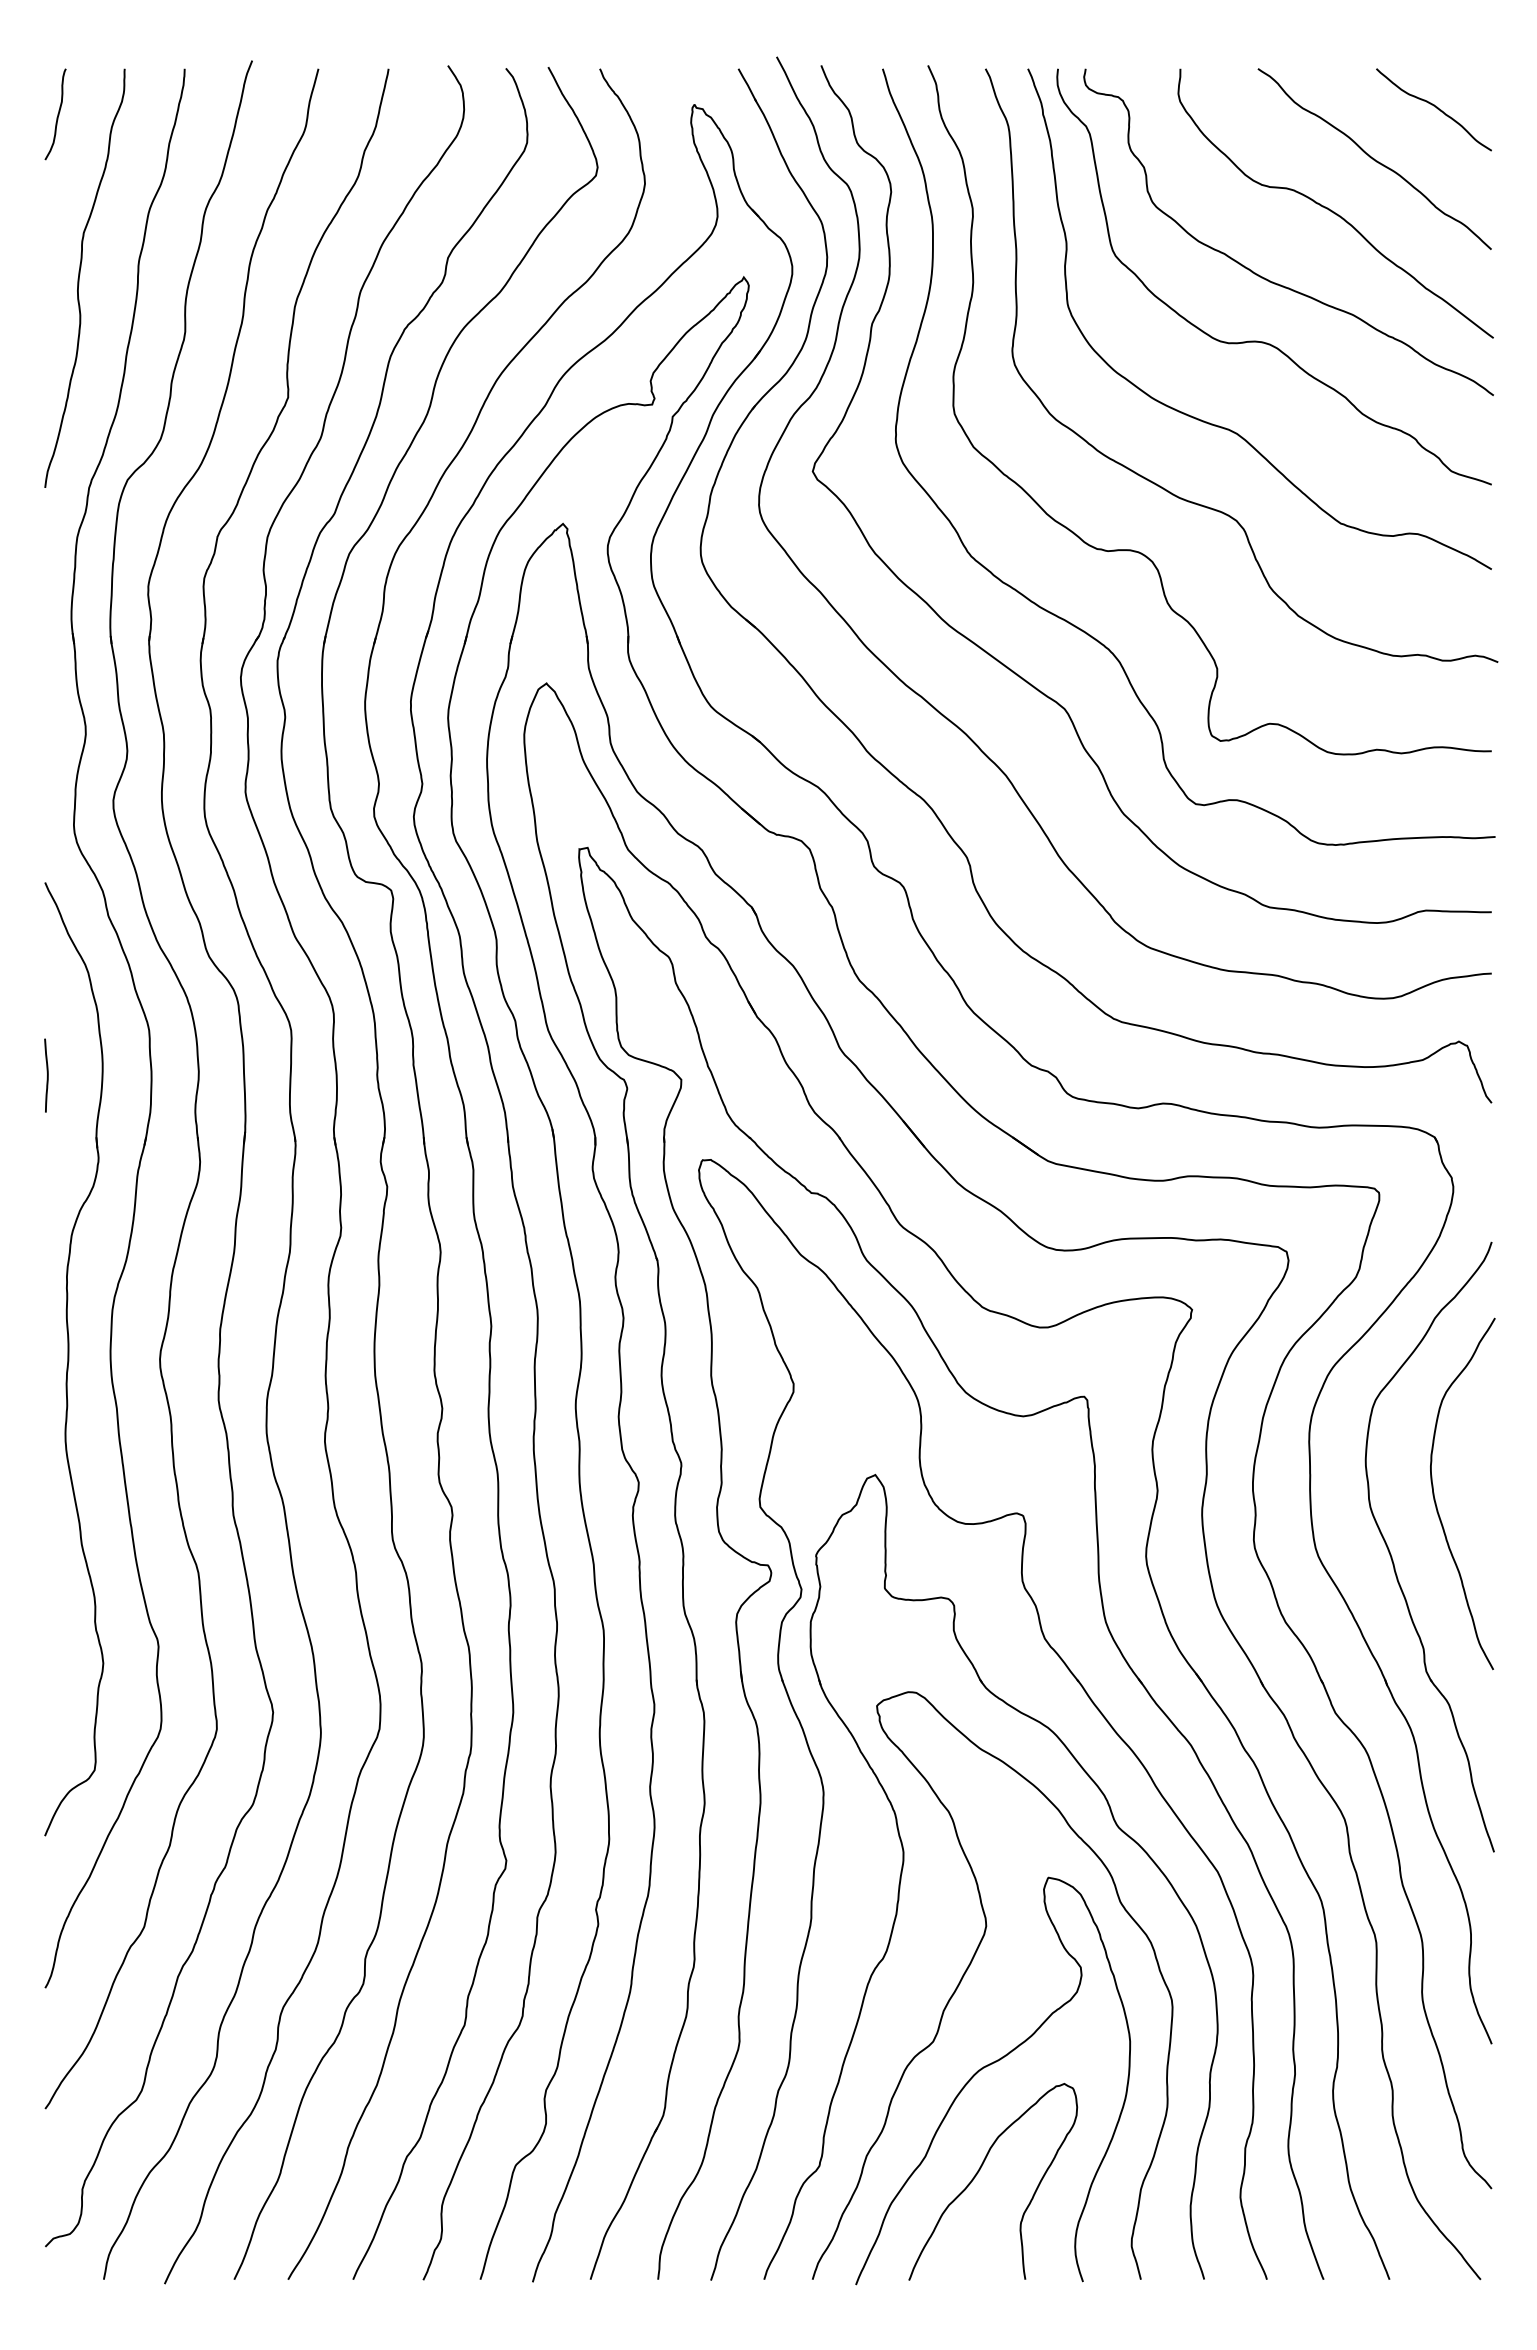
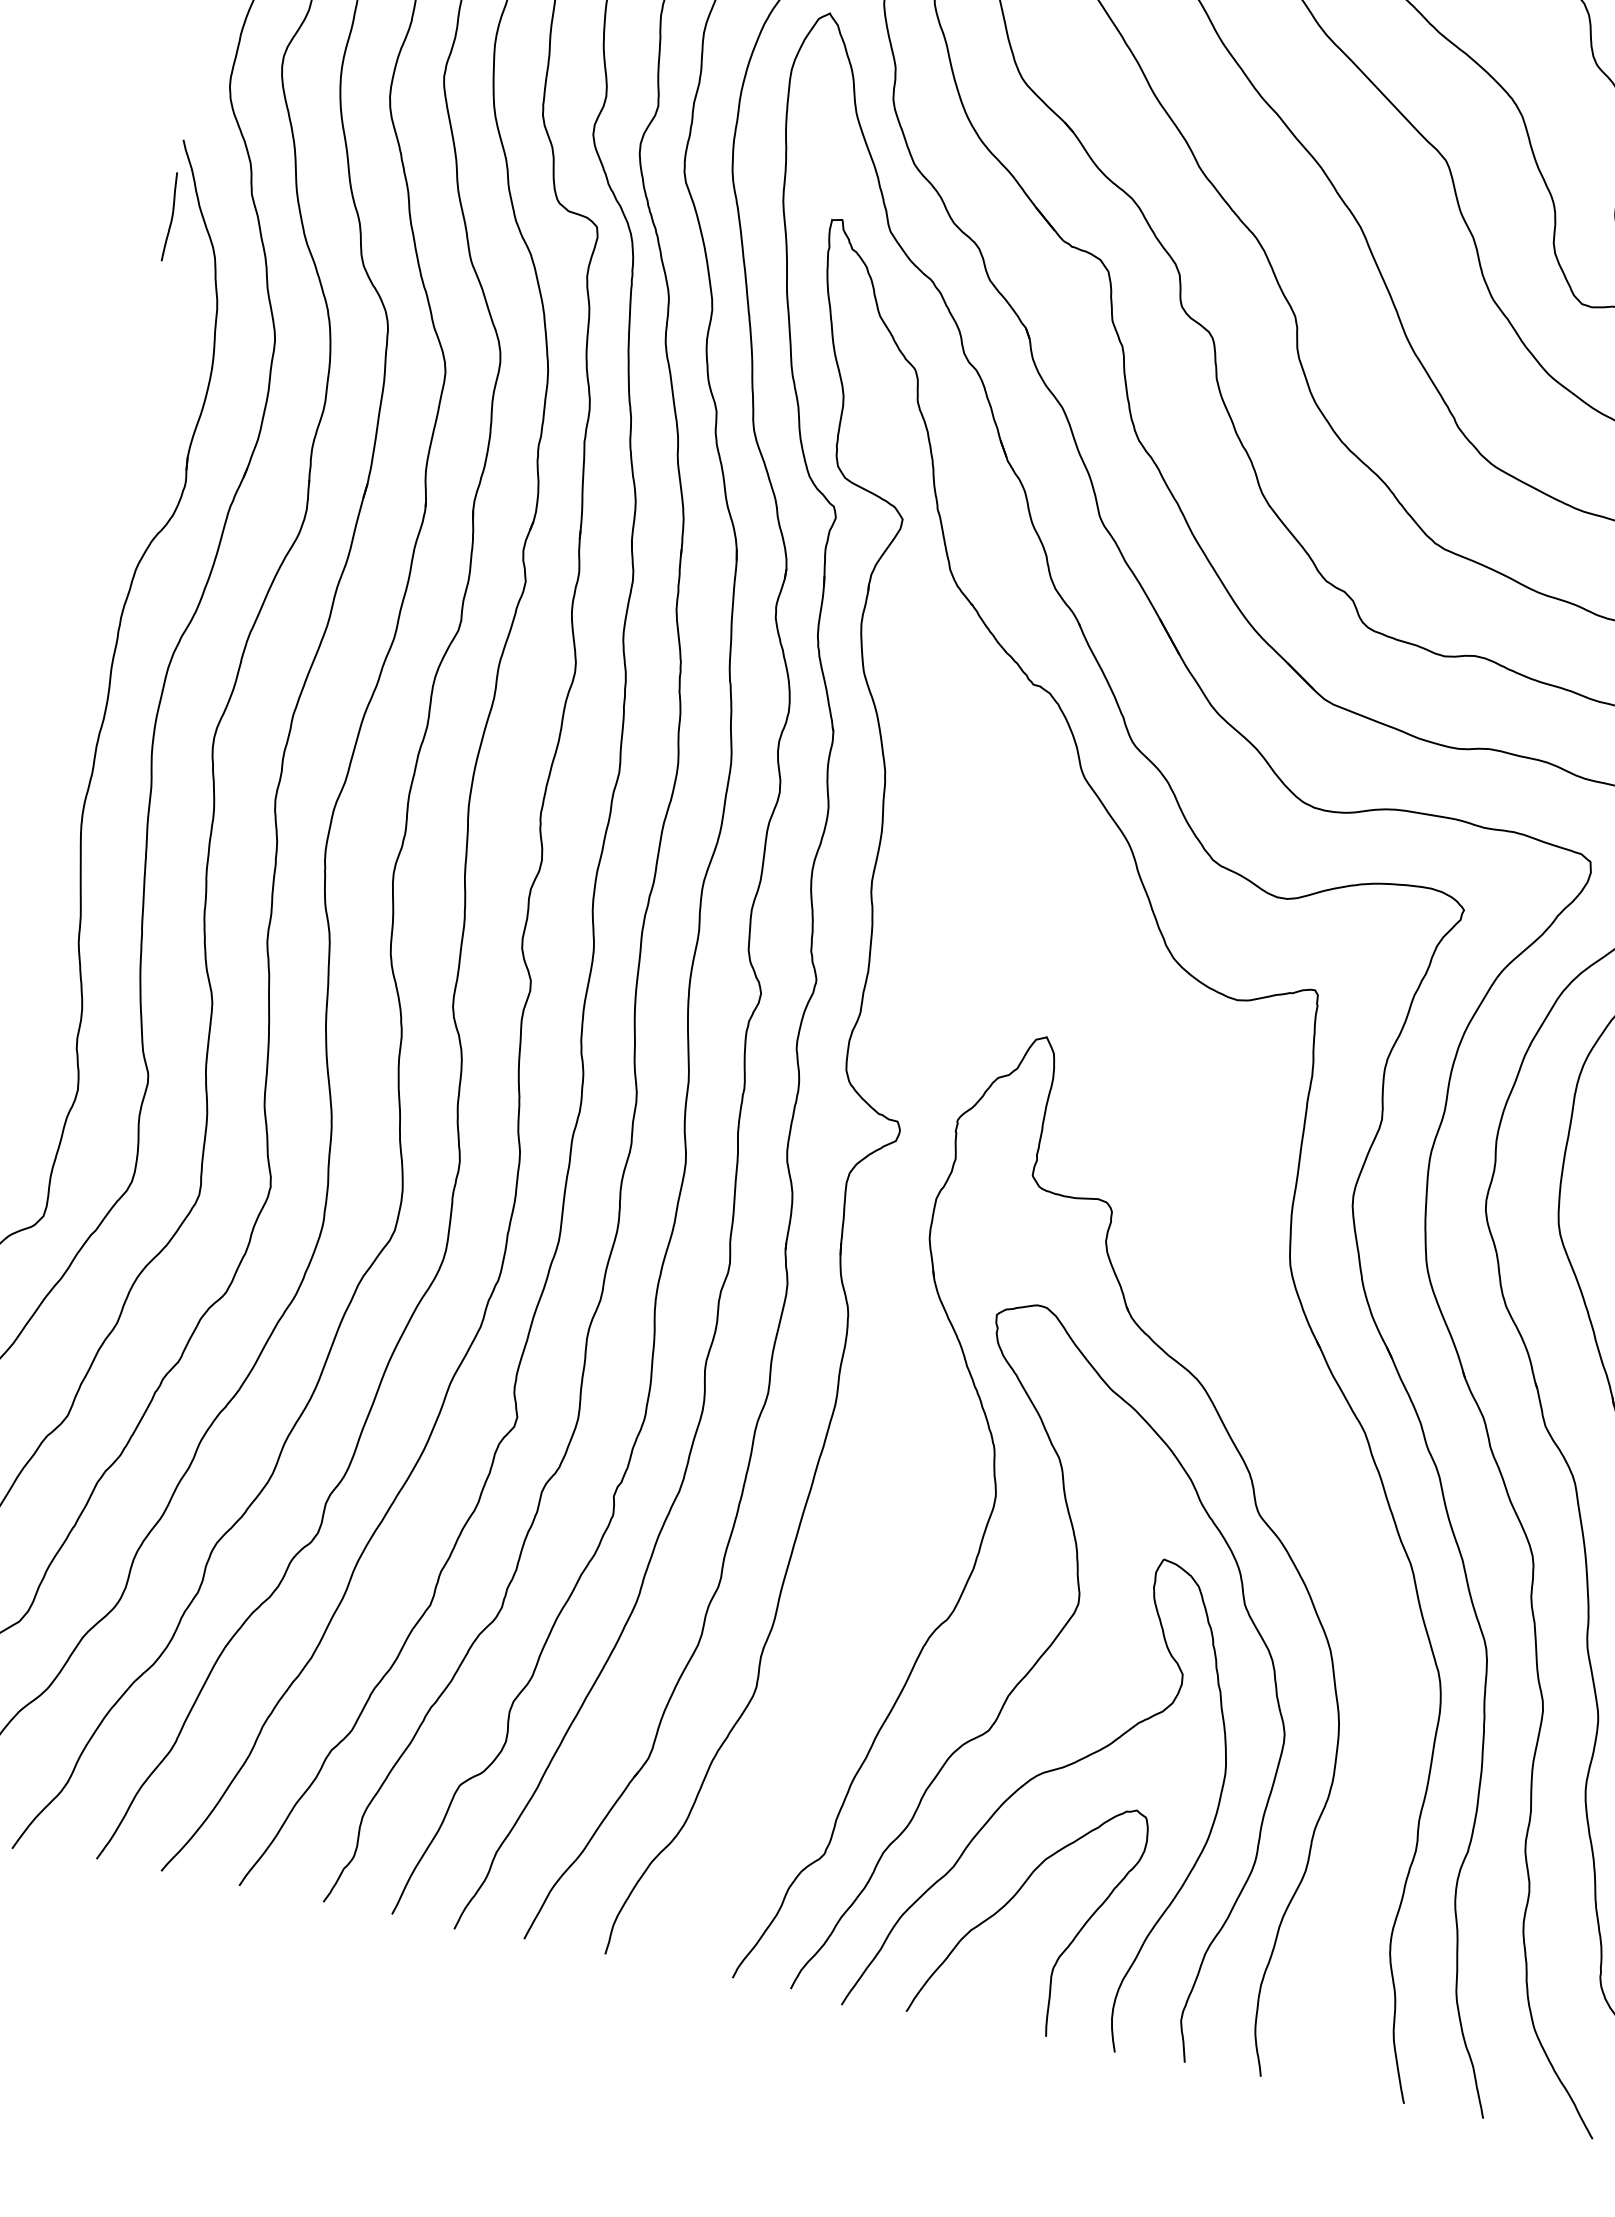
curve: (47, 1075) -> (171, 217), moved
part: (1058, 1657) -> (1225, 1297), removed

